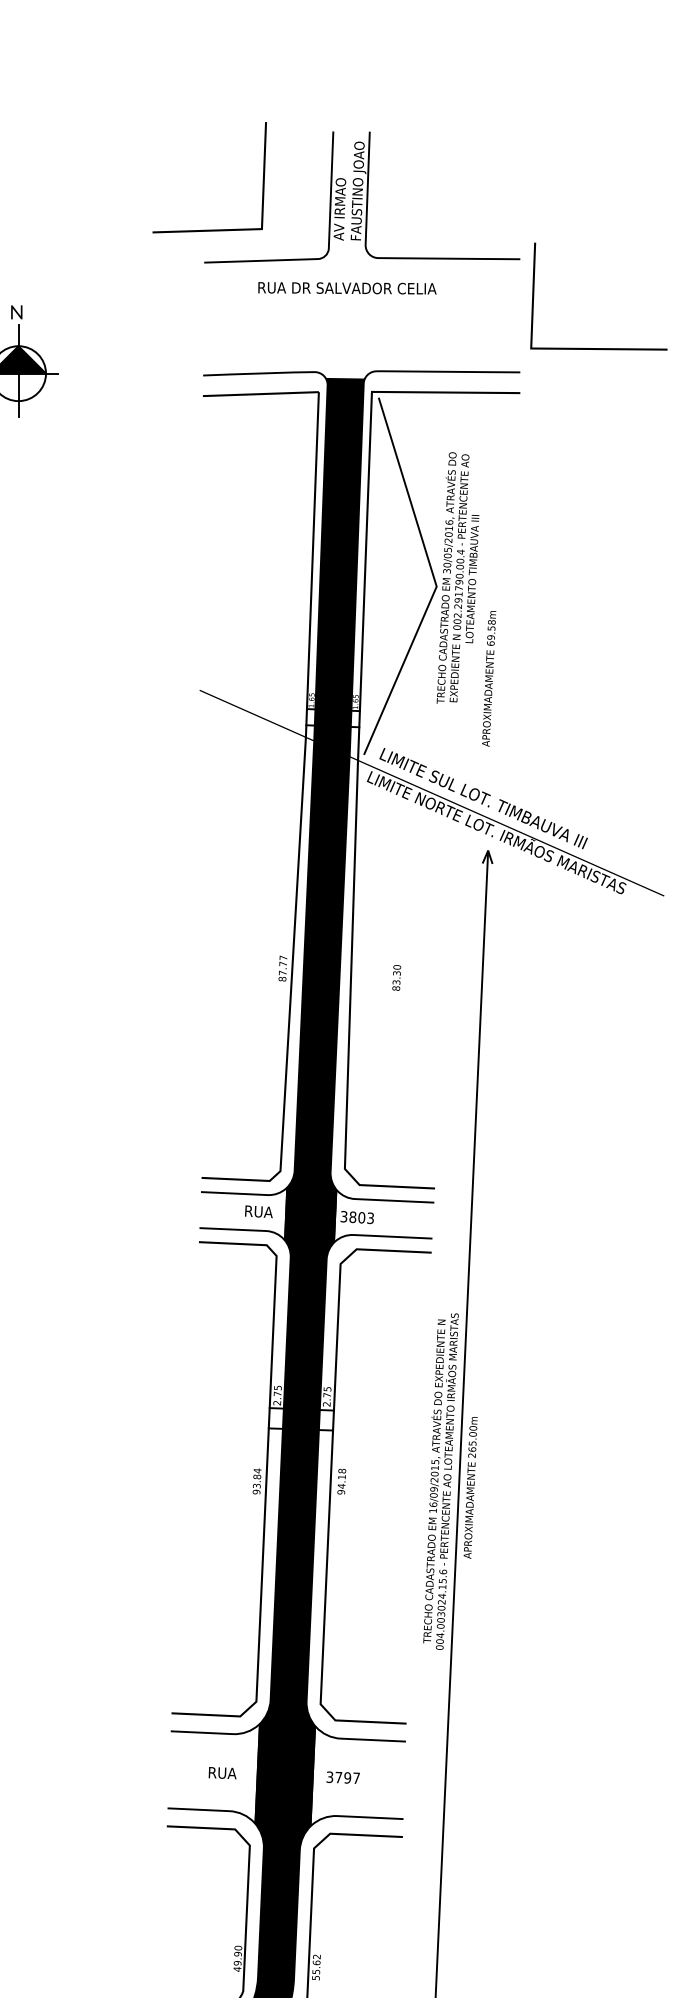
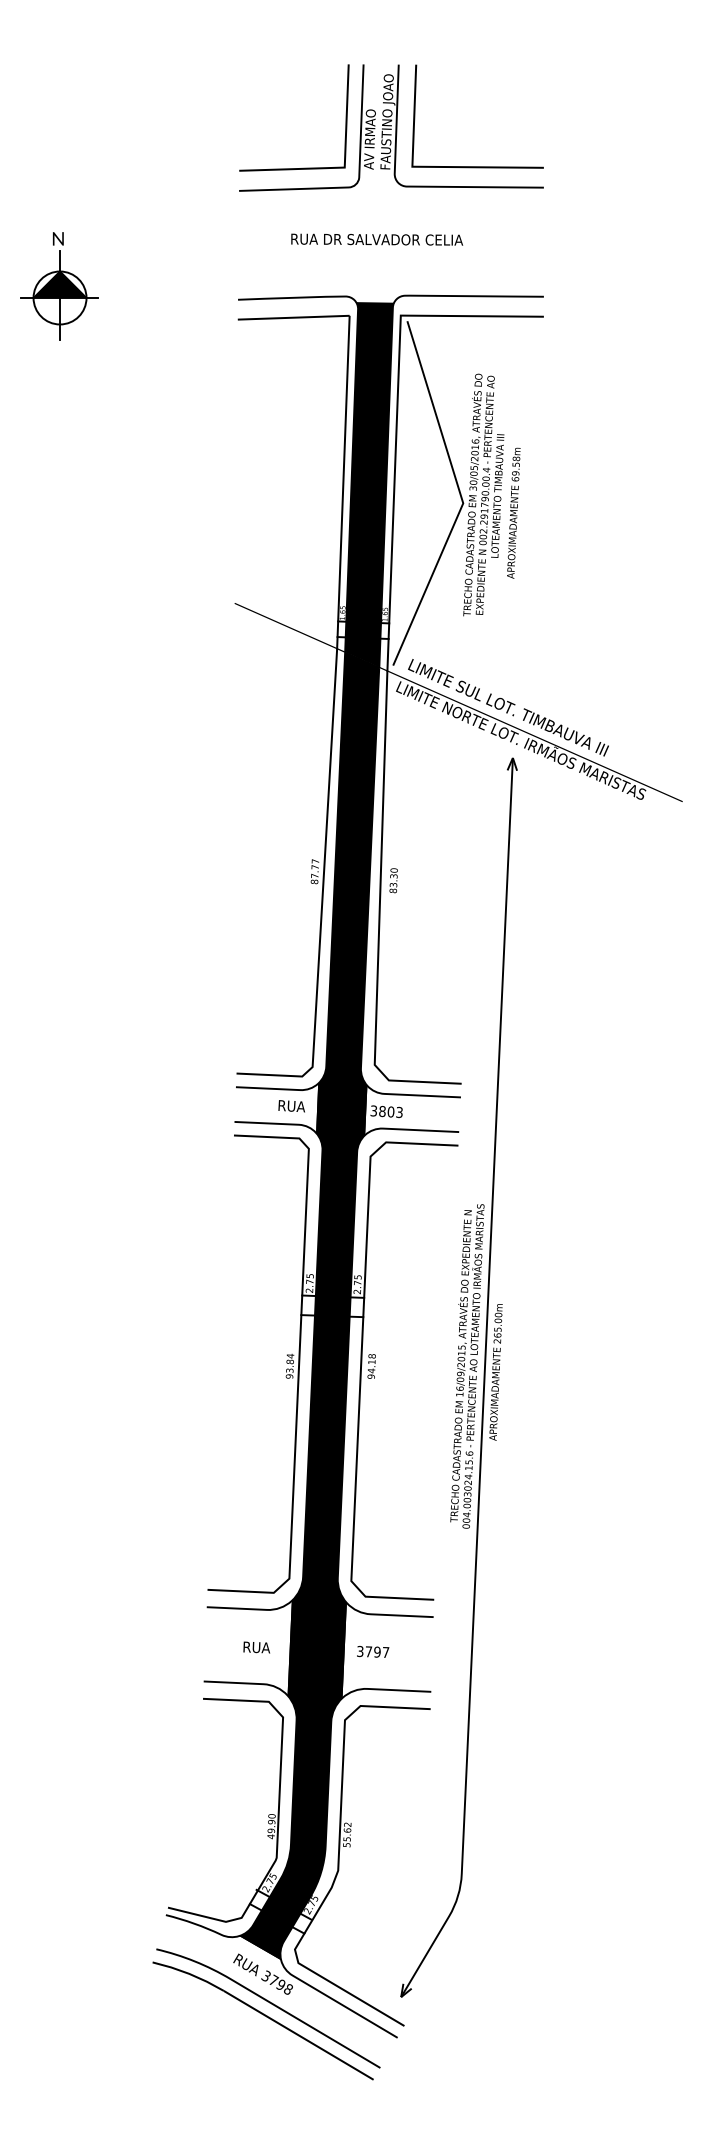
line: (218, 229) -> (302, 167), moved
text: (347, 288) -> (377, 239), moved
line: (598, 348) -> (477, 166), moved
text: (488, 678) -> (513, 512), moved
text: (396, 977) -> (393, 880), moved

